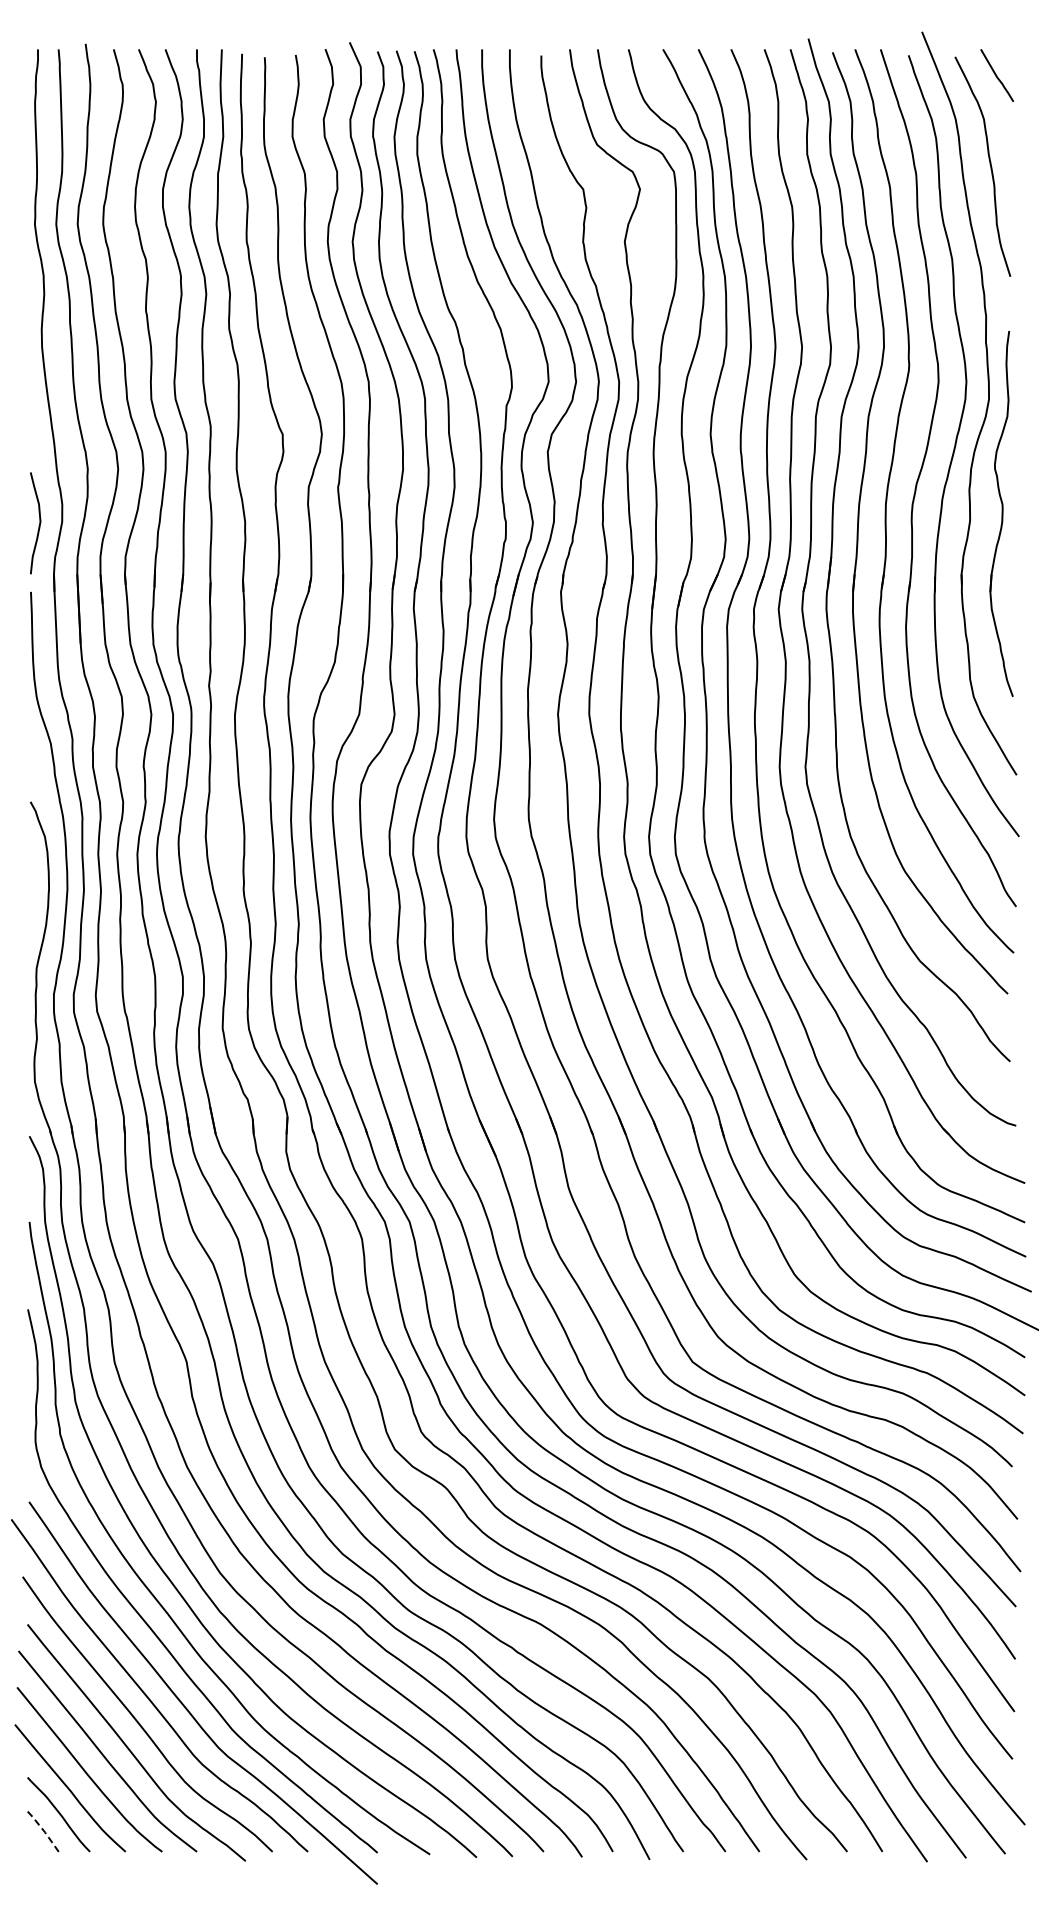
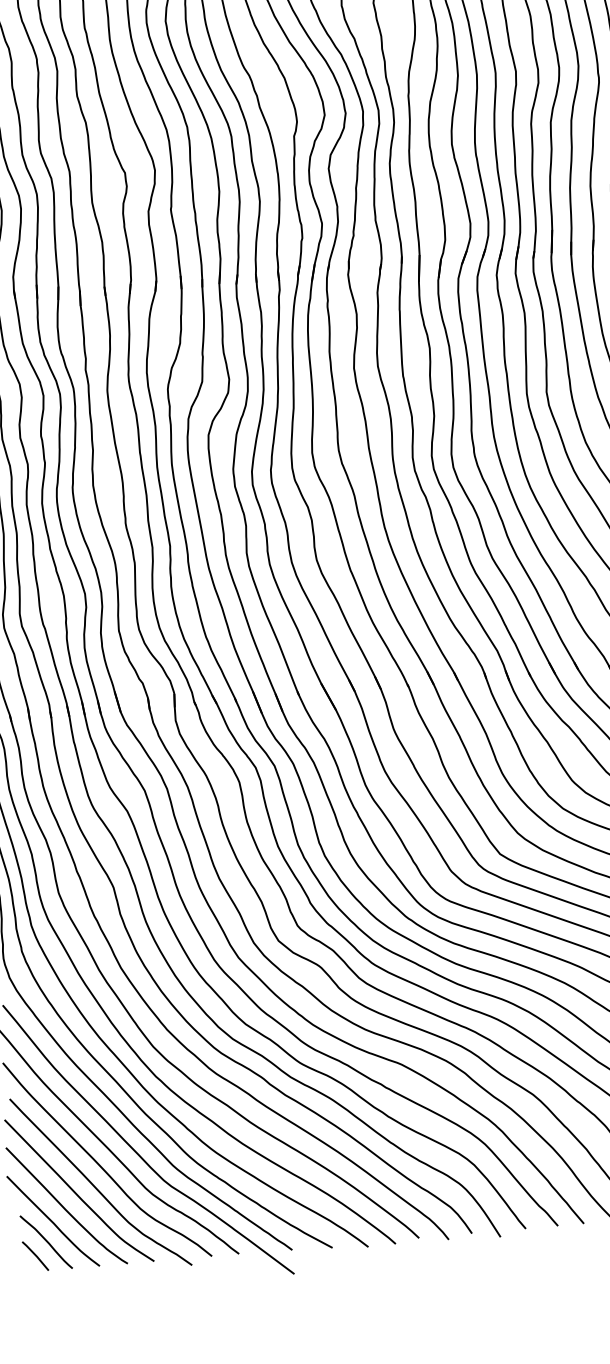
line: (43, 1830) -> (35, 1255), dashed -> solid

